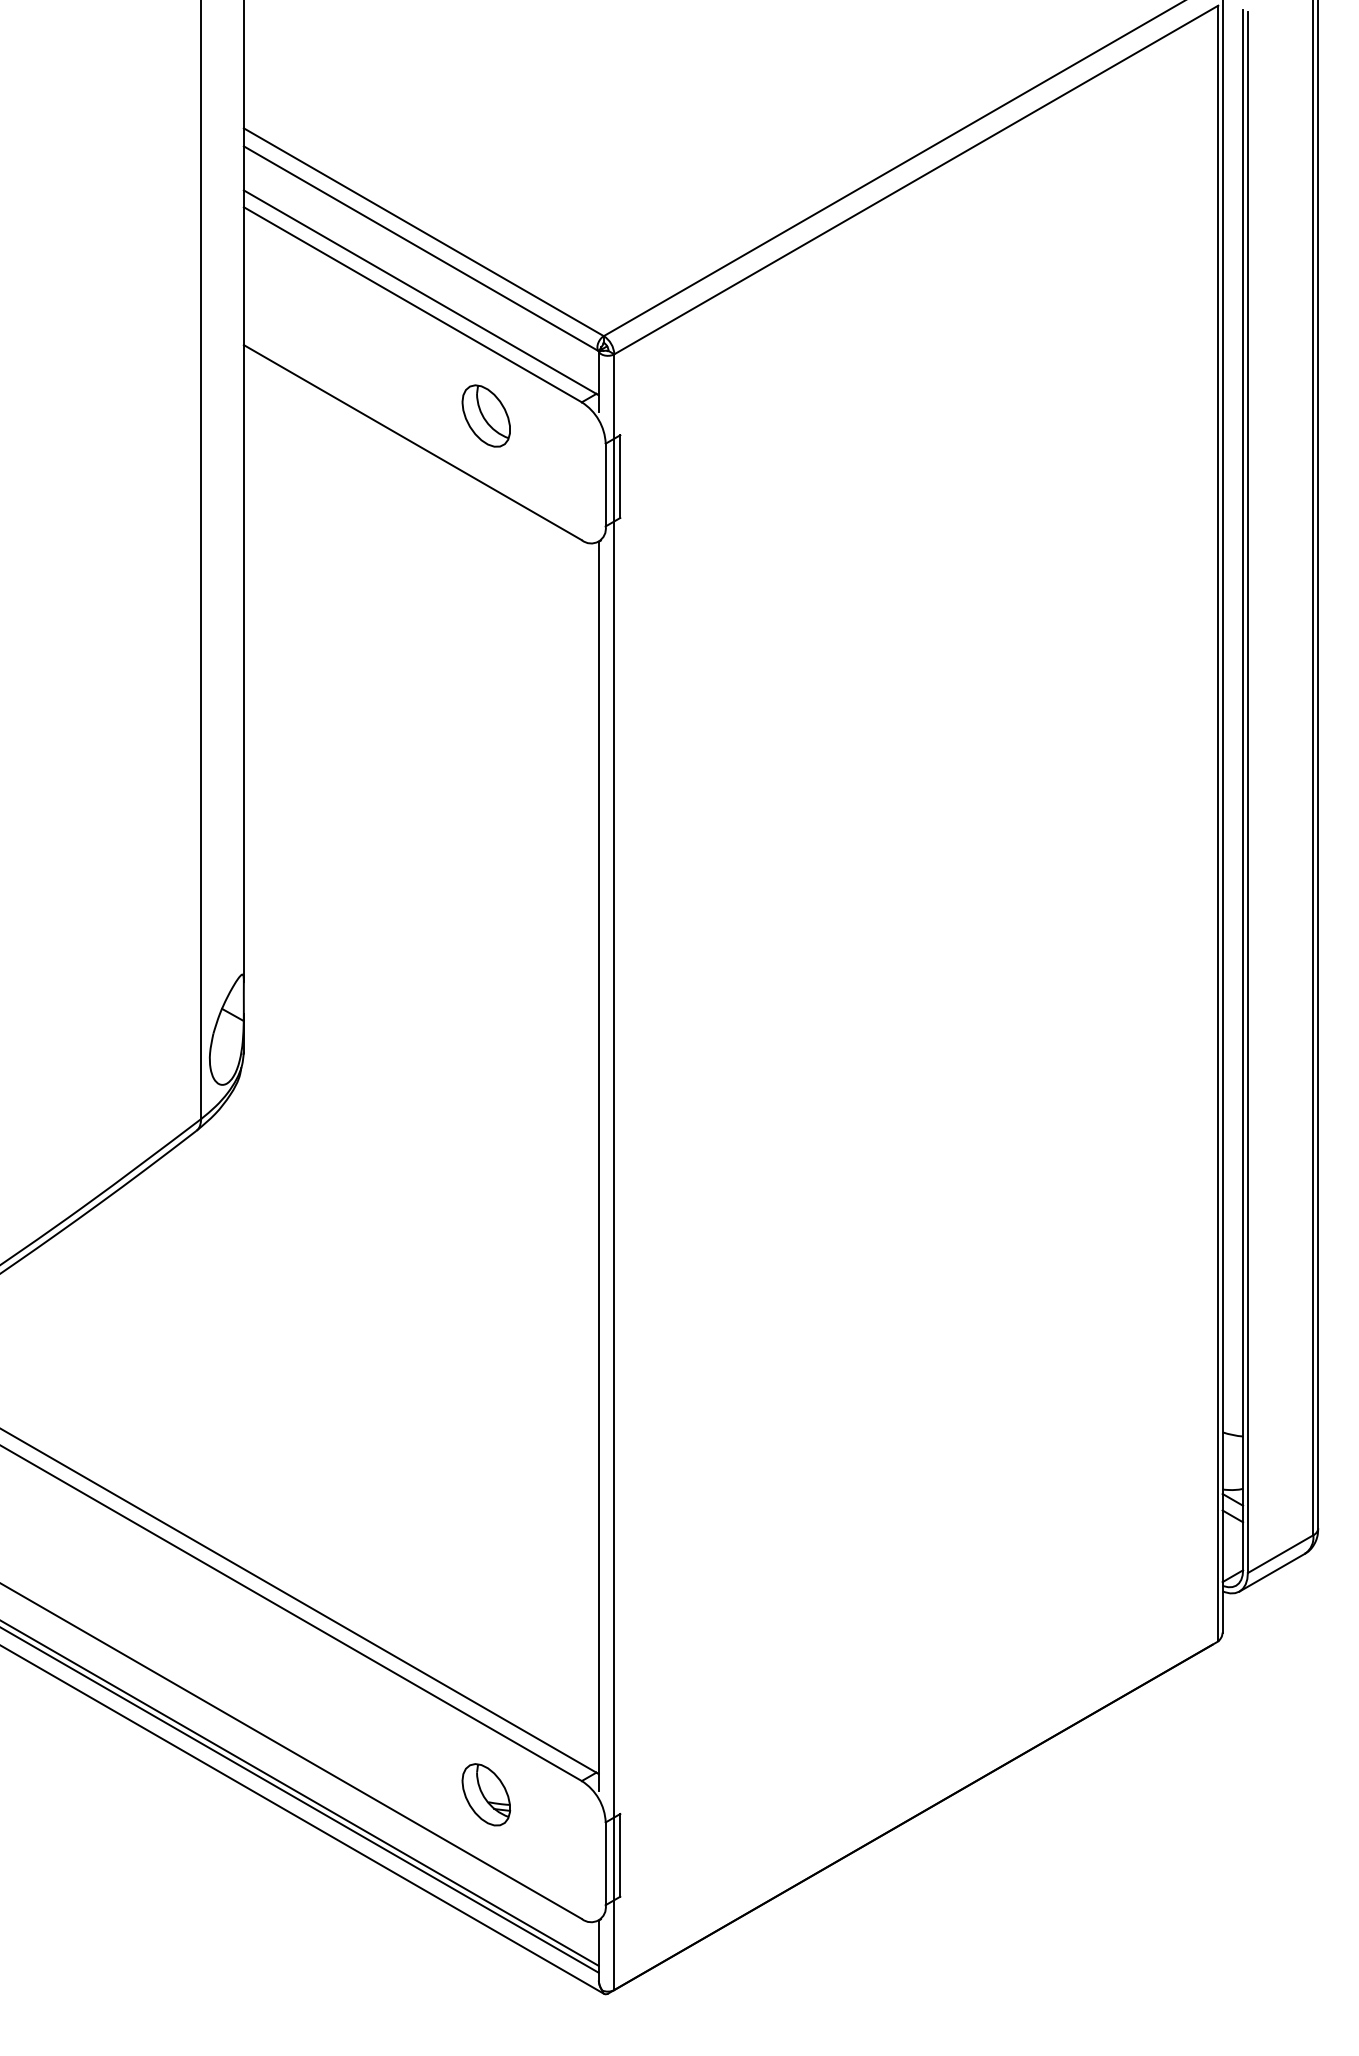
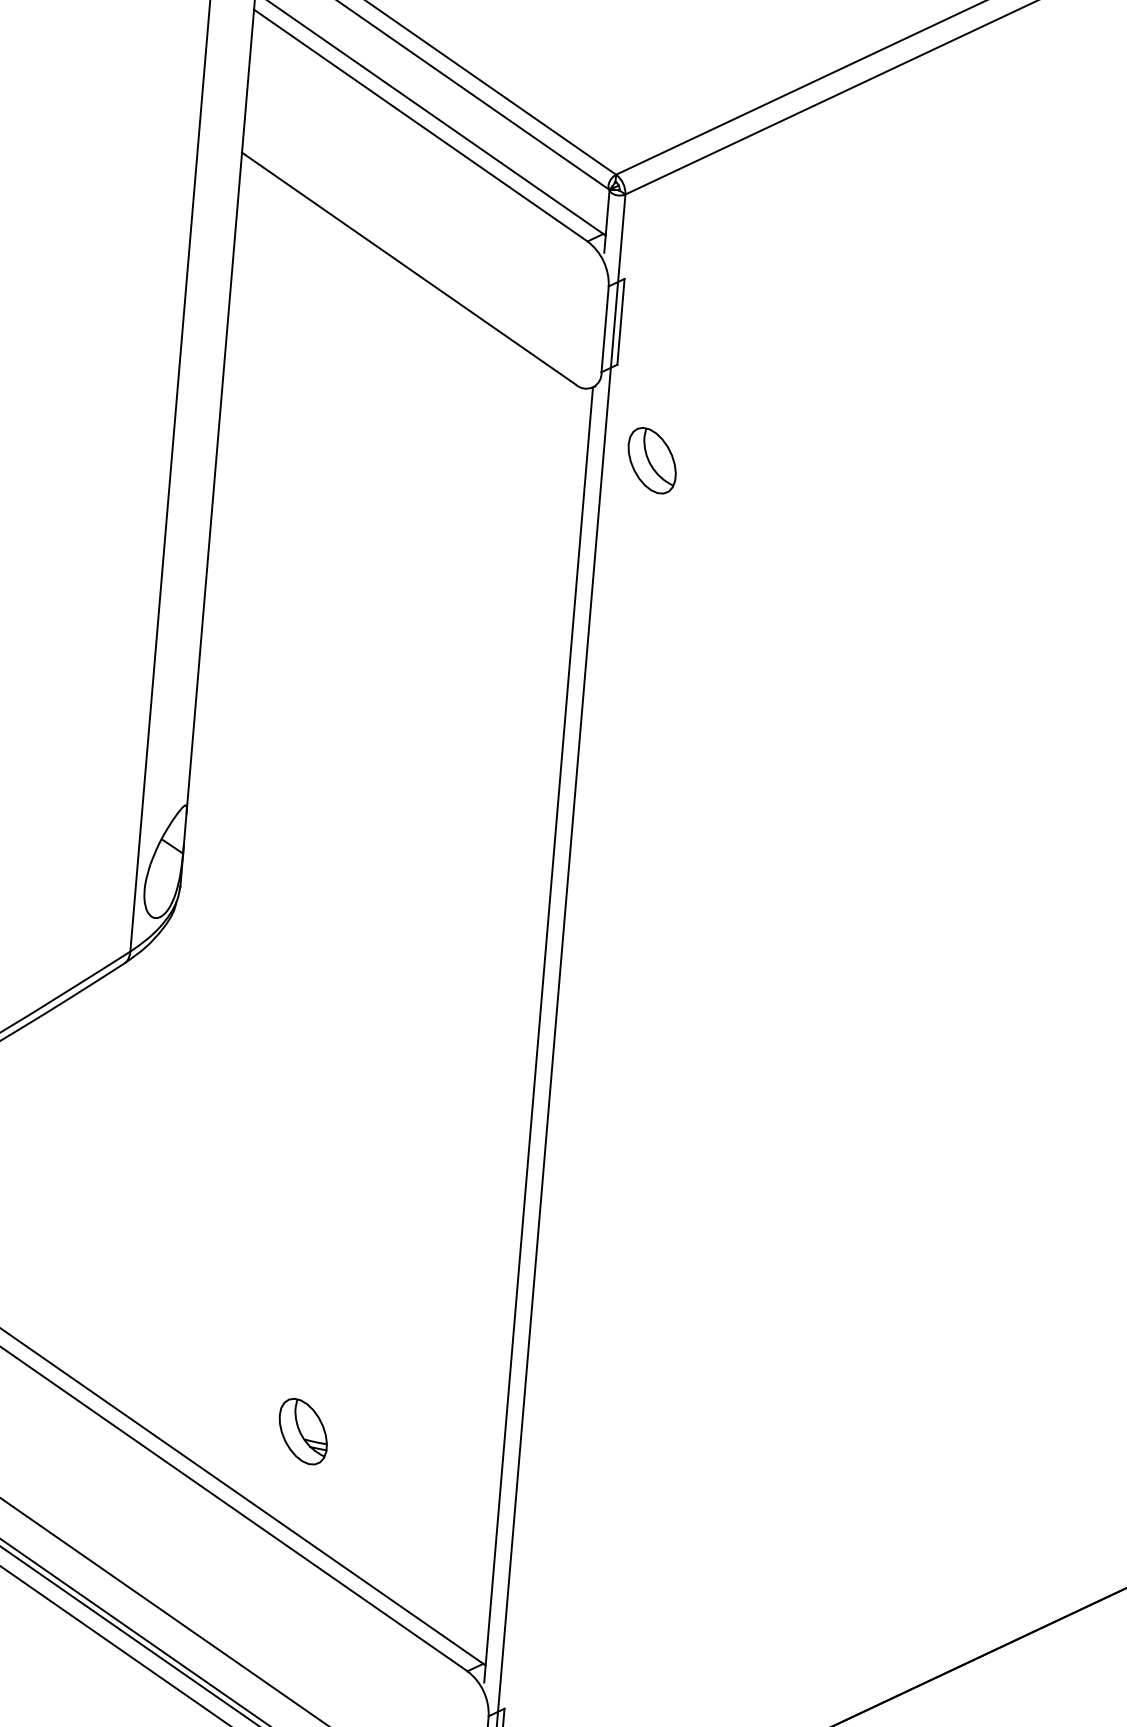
part: (485, 415) -> (651, 460), moved
part: (486, 1794) -> (303, 1431), moved

